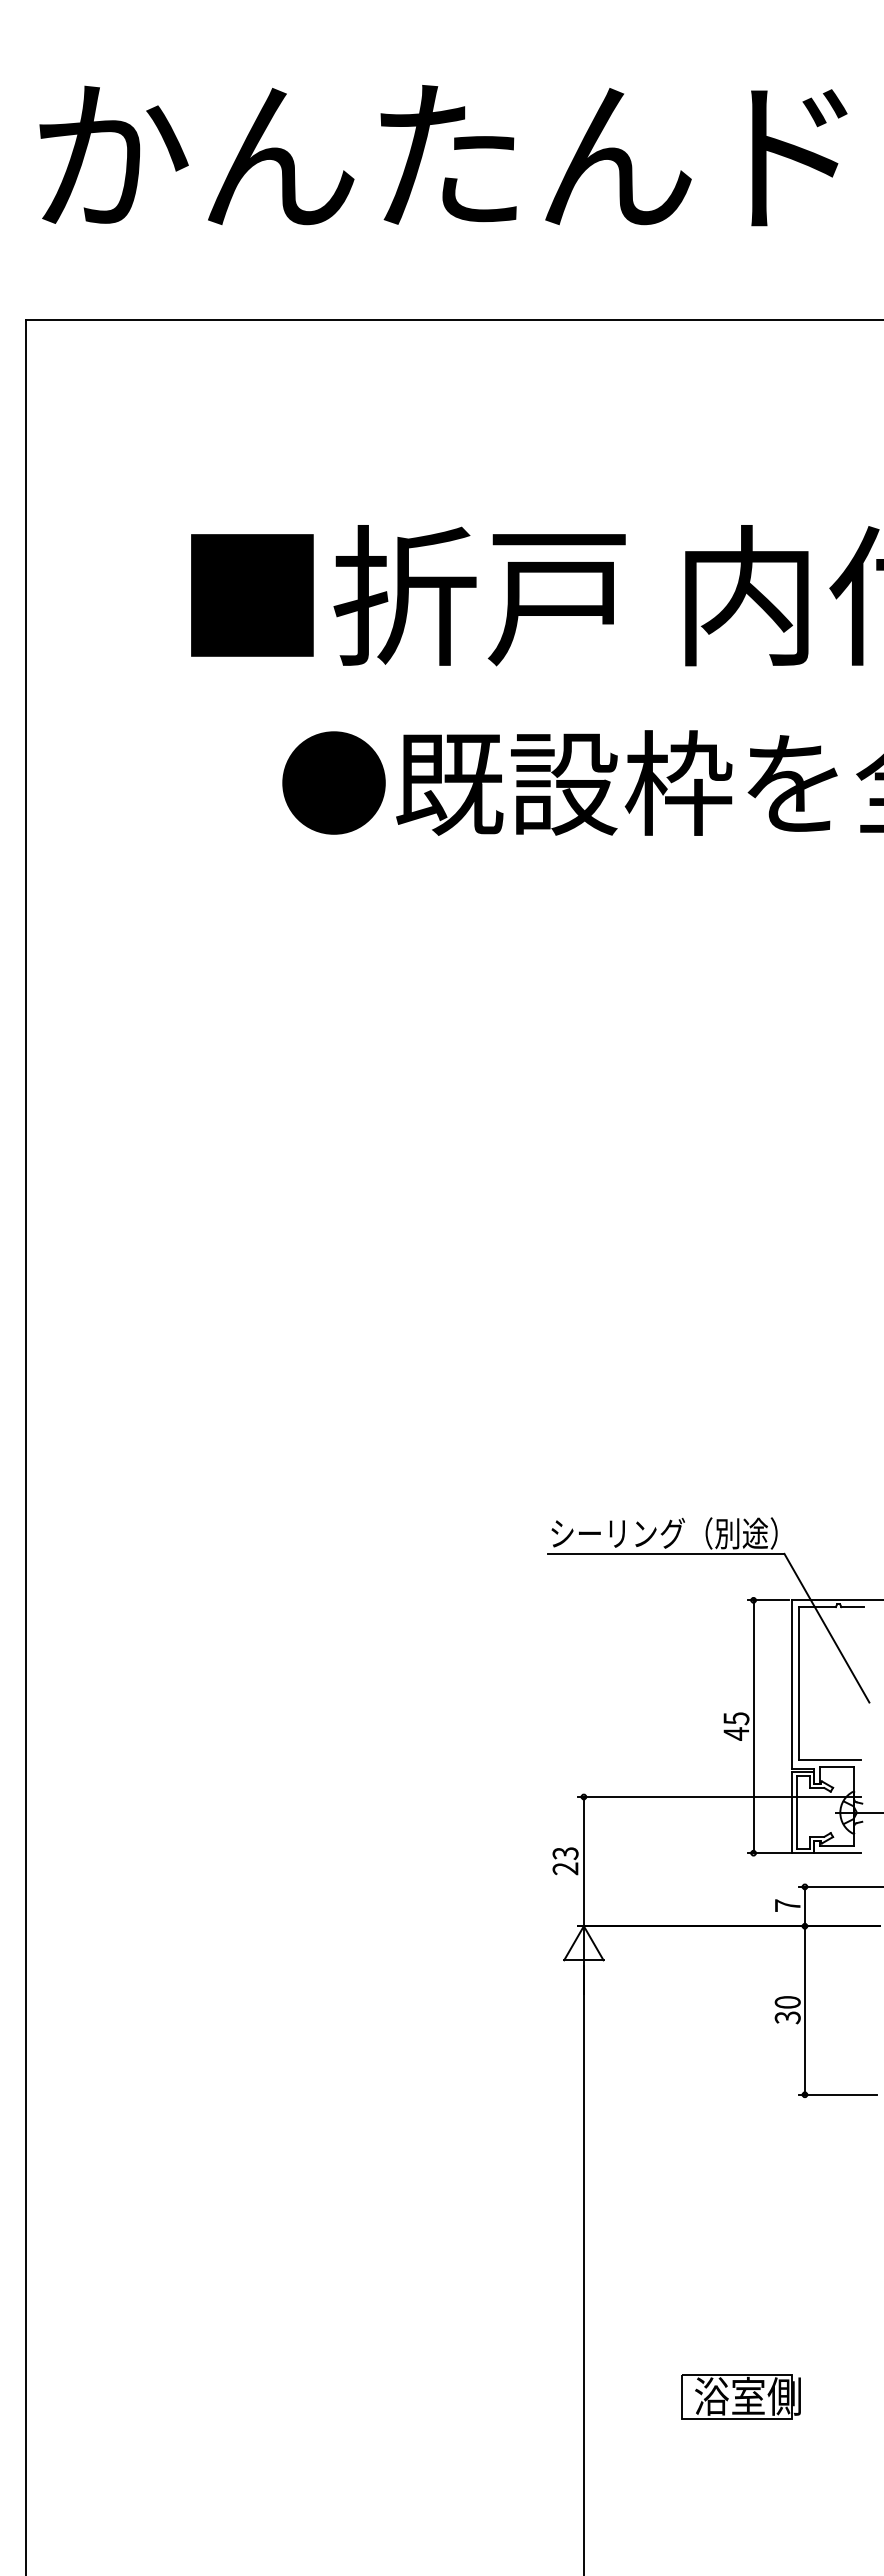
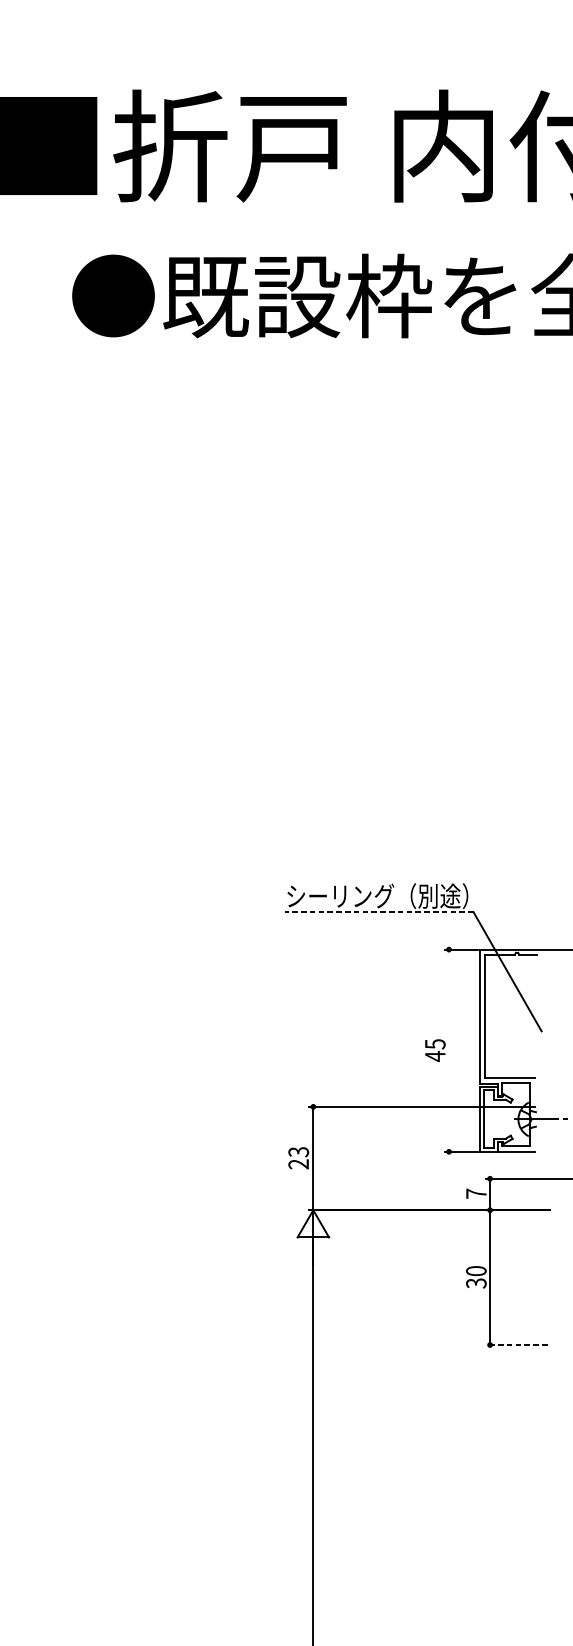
line: (665, 1553) -> (378, 912), solid -> dashed
line: (753, 1726) -> (448, 1050), removed
line: (838, 2094) -> (516, 1344), solid -> dashed
part: (740, 2396) -> (438, 1586), removed

